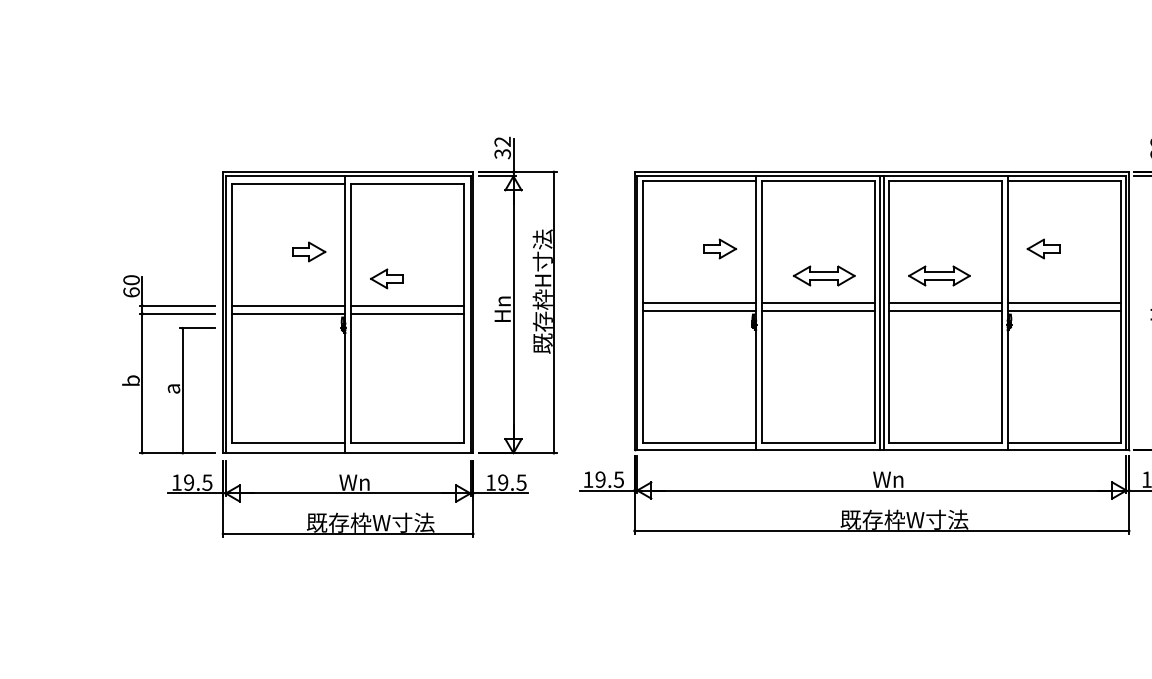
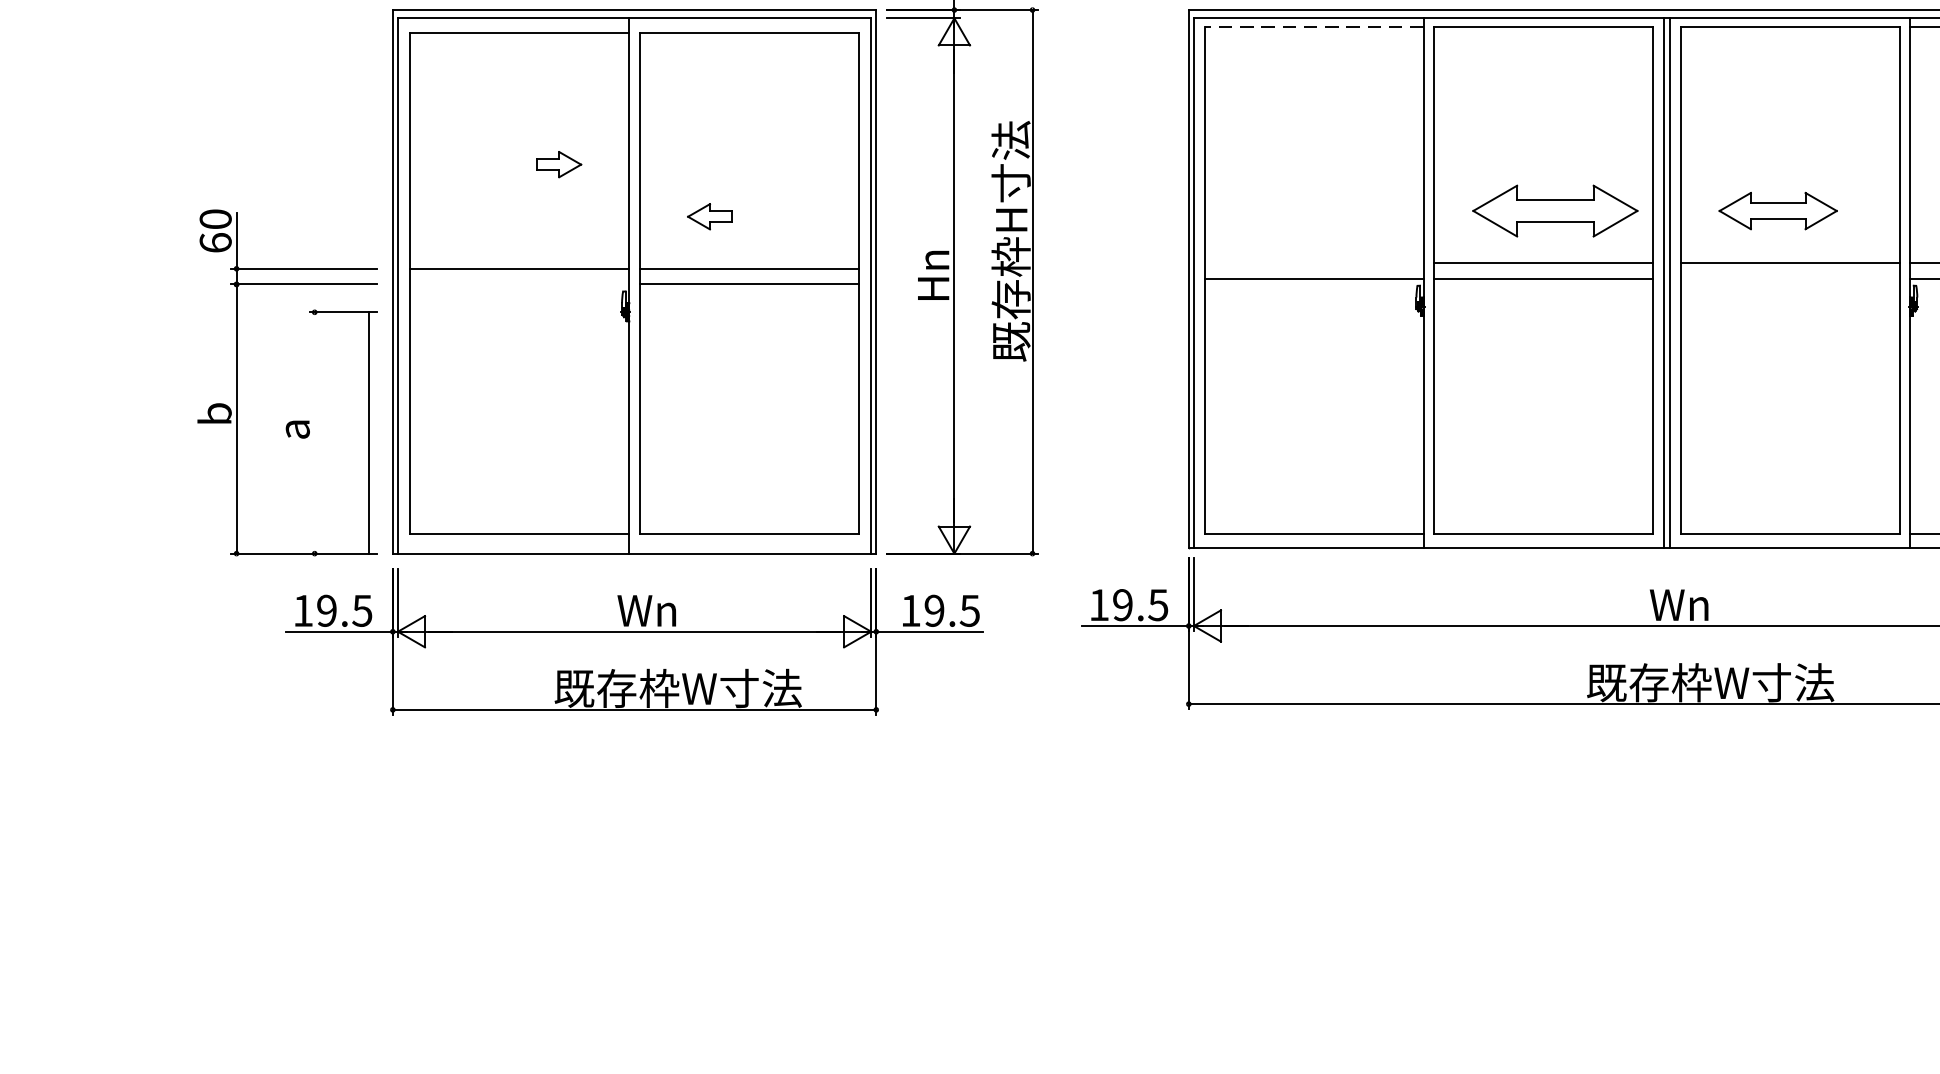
line: (699, 181) -> (1314, 28), solid -> dashed
part: (719, 248) -> (1352, 157), removed
part: (309, 251) -> (559, 163), size x0.7
part: (824, 275) -> (1555, 210), size x1.4
part: (386, 278) -> (708, 215), size x0.7
line: (699, 302) -> (1314, 262), removed
line: (945, 310) -> (1789, 277), removed
line: (288, 313) -> (519, 283), removed
line: (182, 390) -> (368, 432), moved

